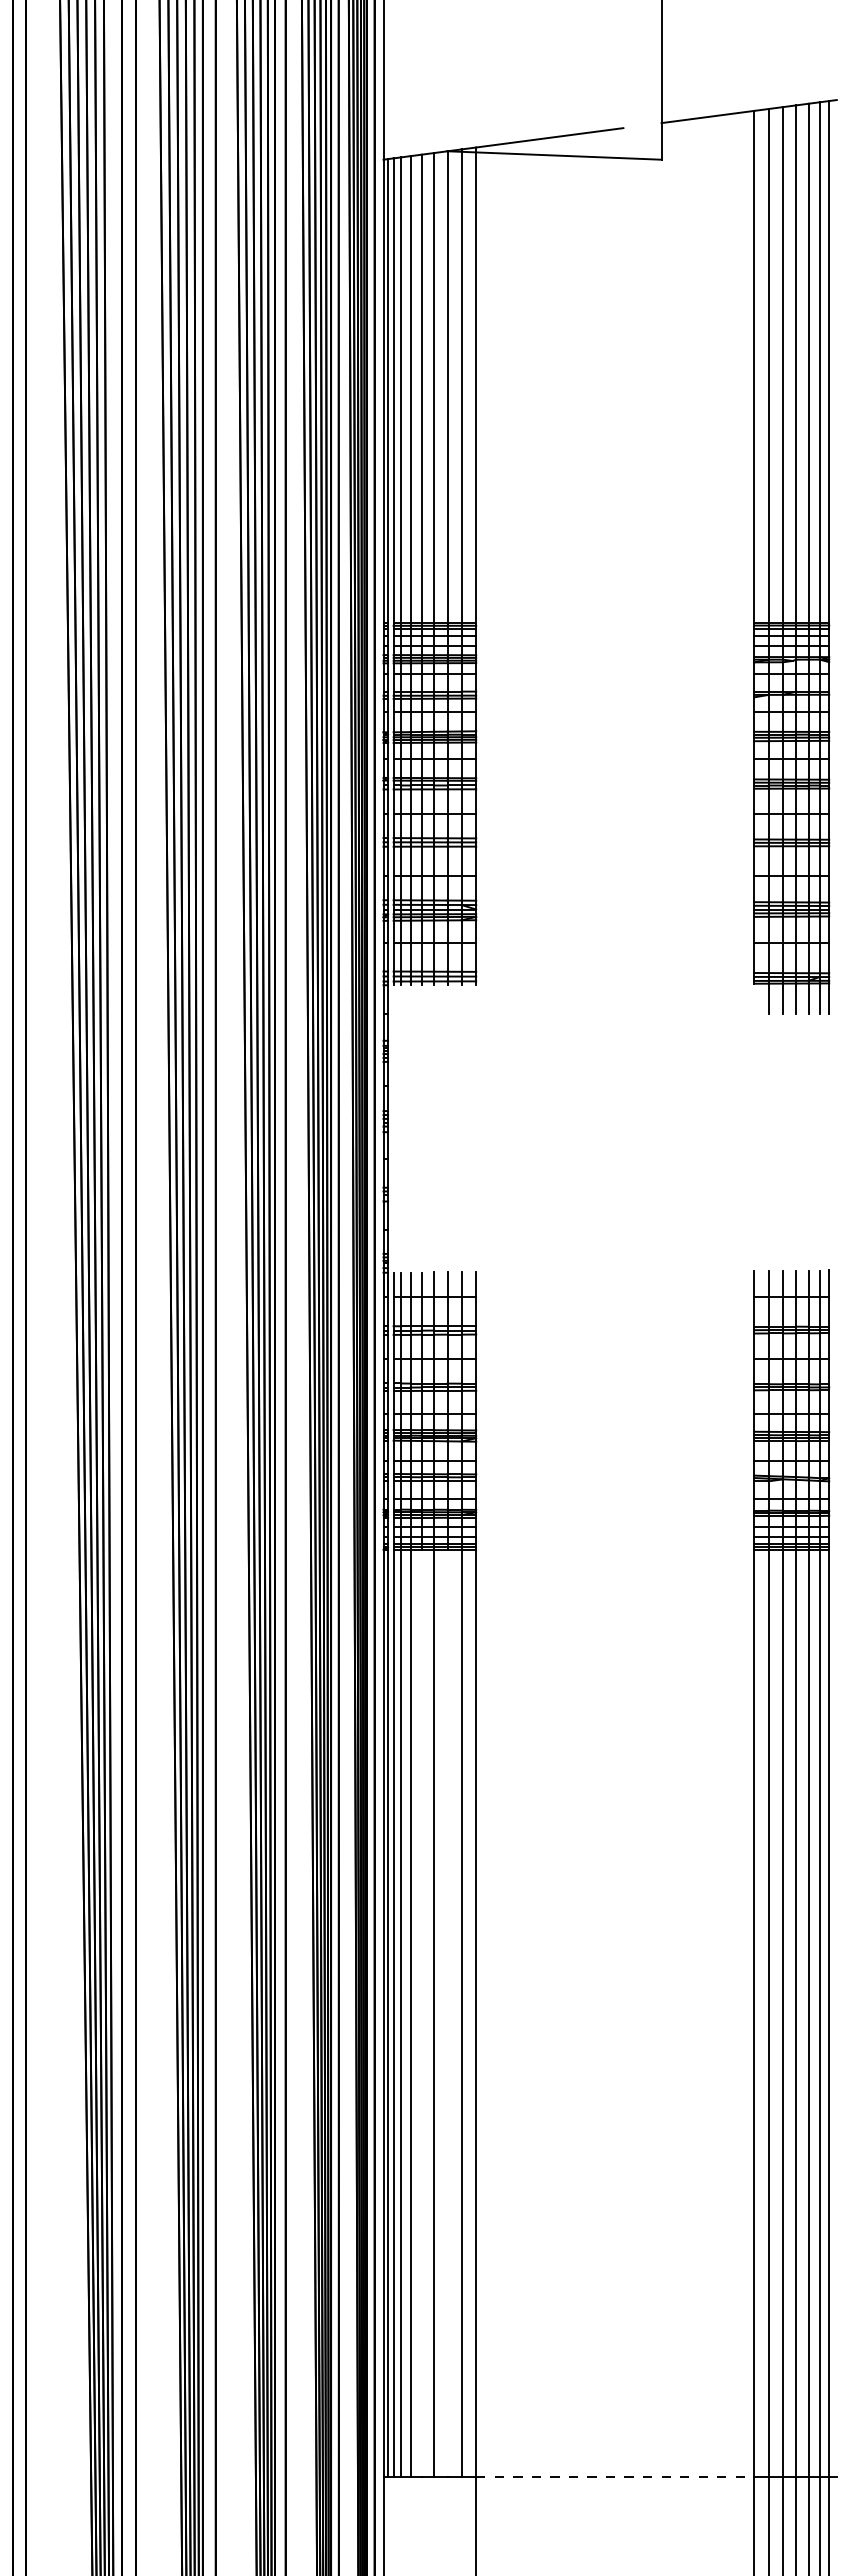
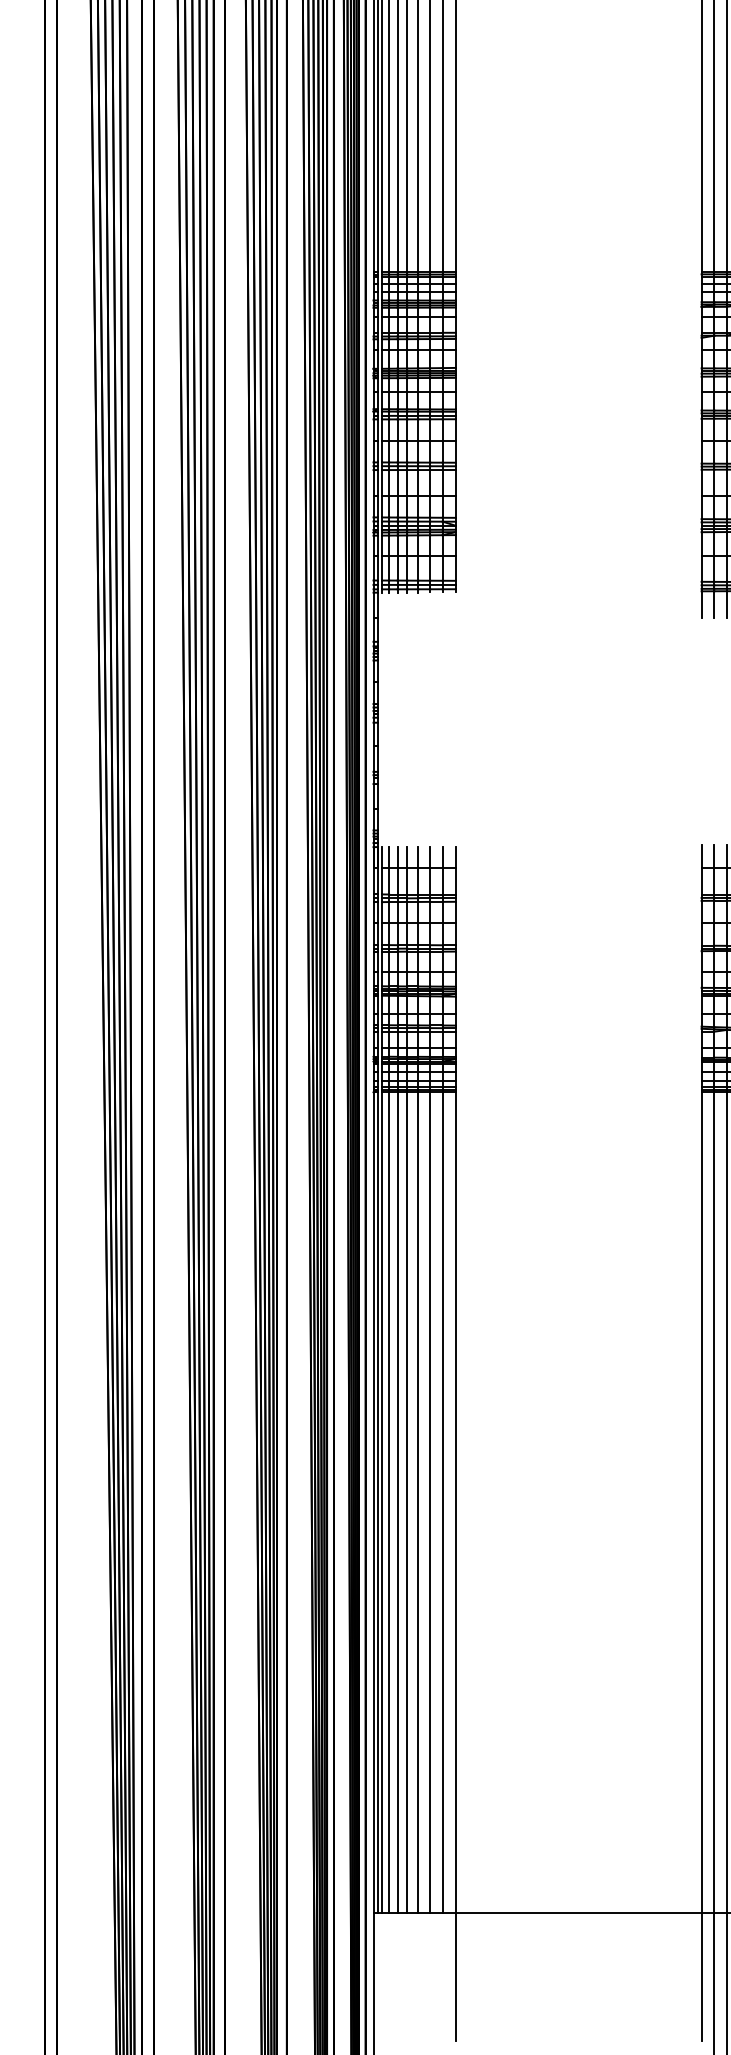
line: (754, 998) -> (701, 604), added
line: (421, 2012) -> (407, 1501), added
line: (447, 2012) -> (430, 1501), added
line: (615, 2476) -> (578, 1912), dashed -> solid

